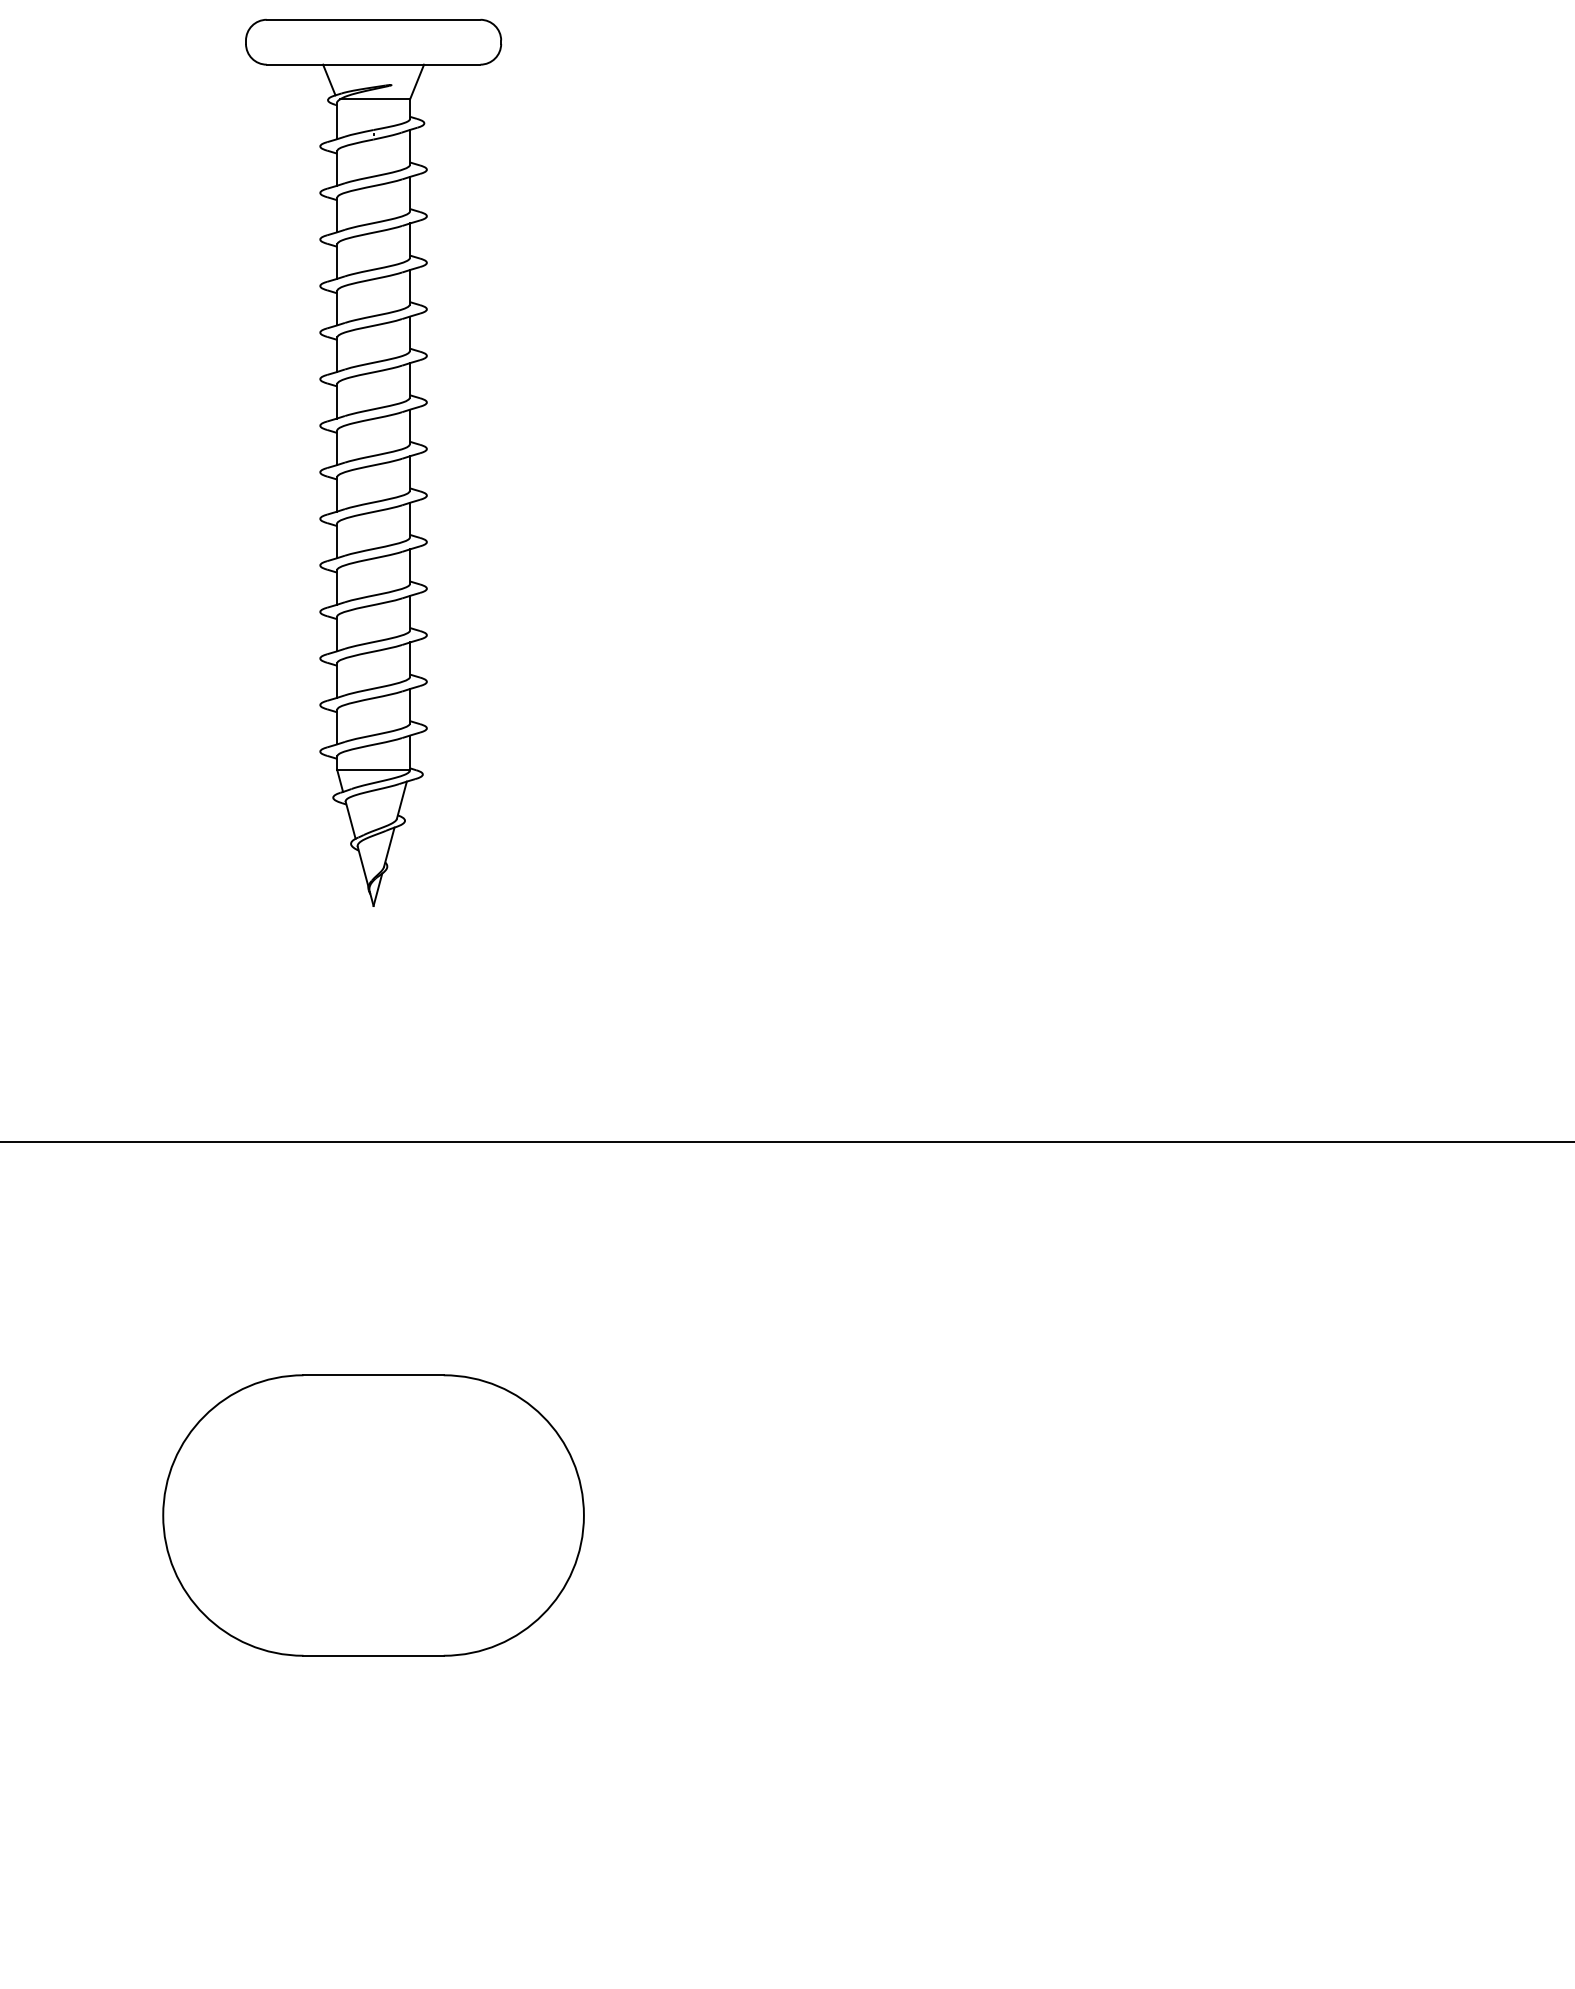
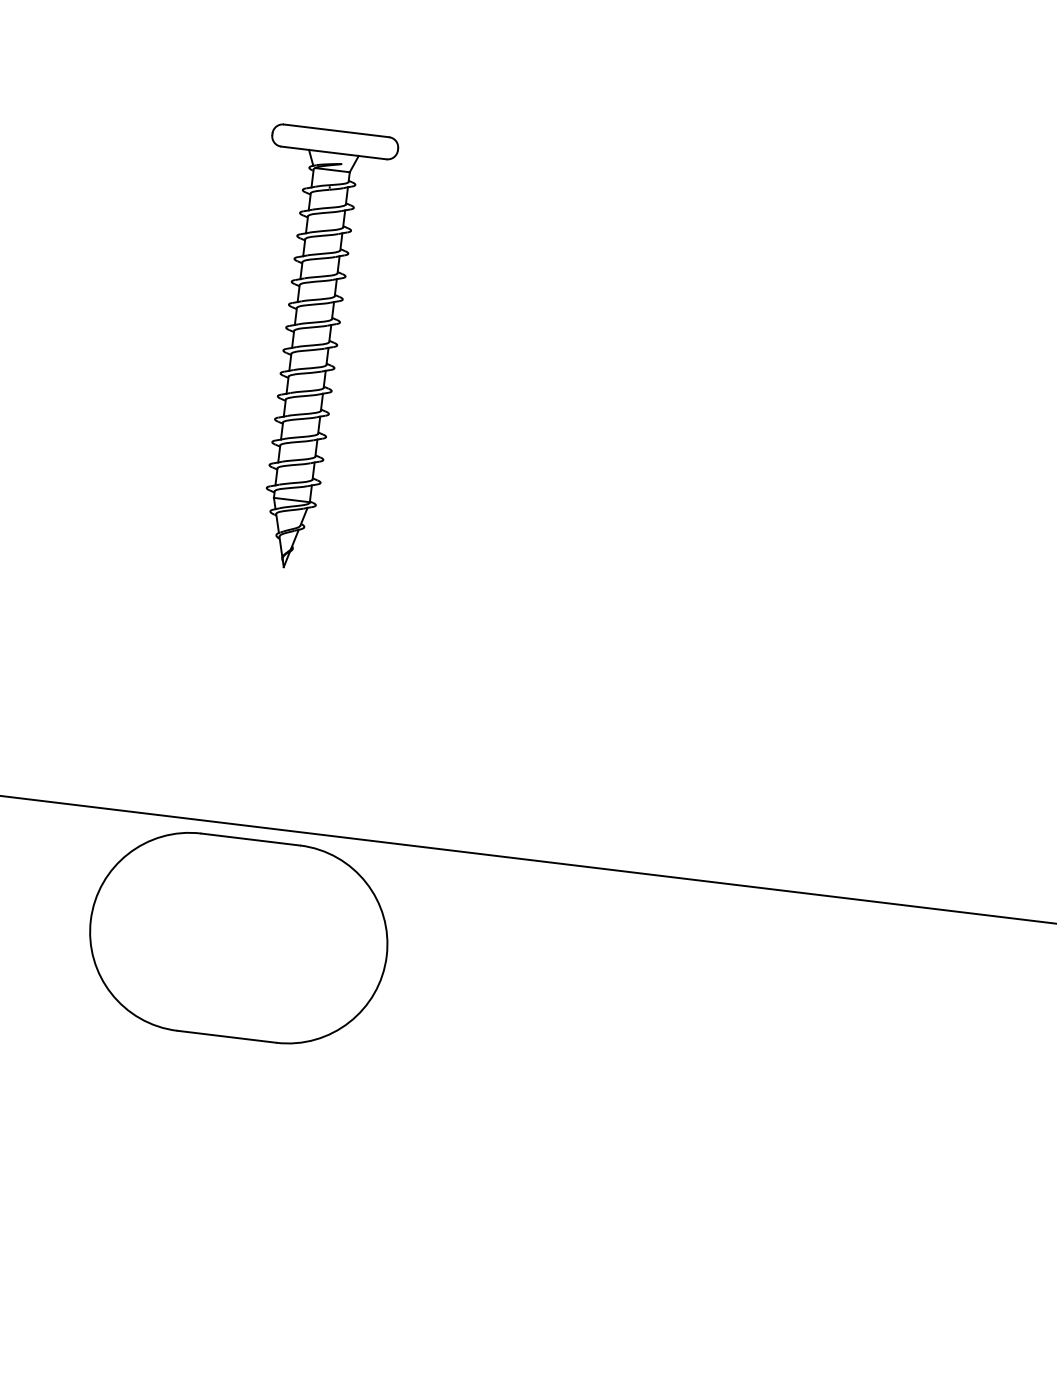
part: (373, 462) -> (310, 348), size x0.7
part: (373, 1515) -> (238, 938), moved

